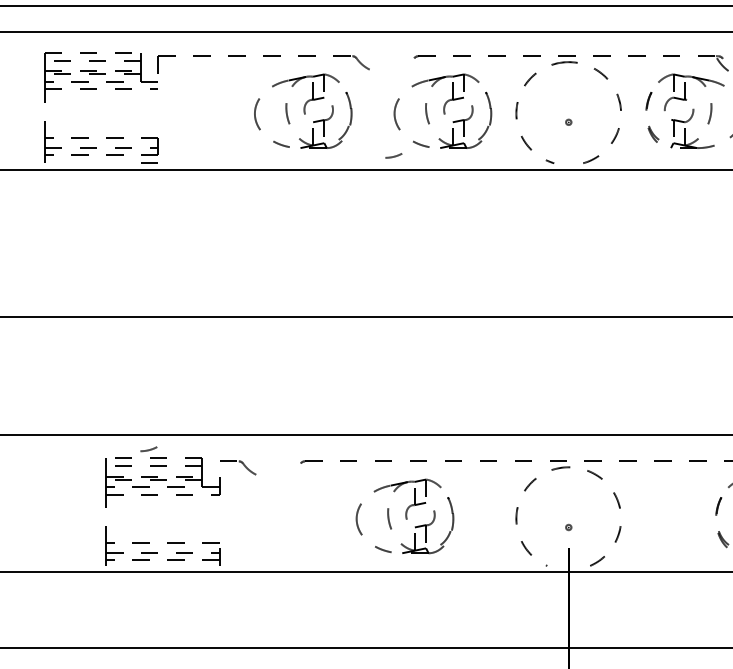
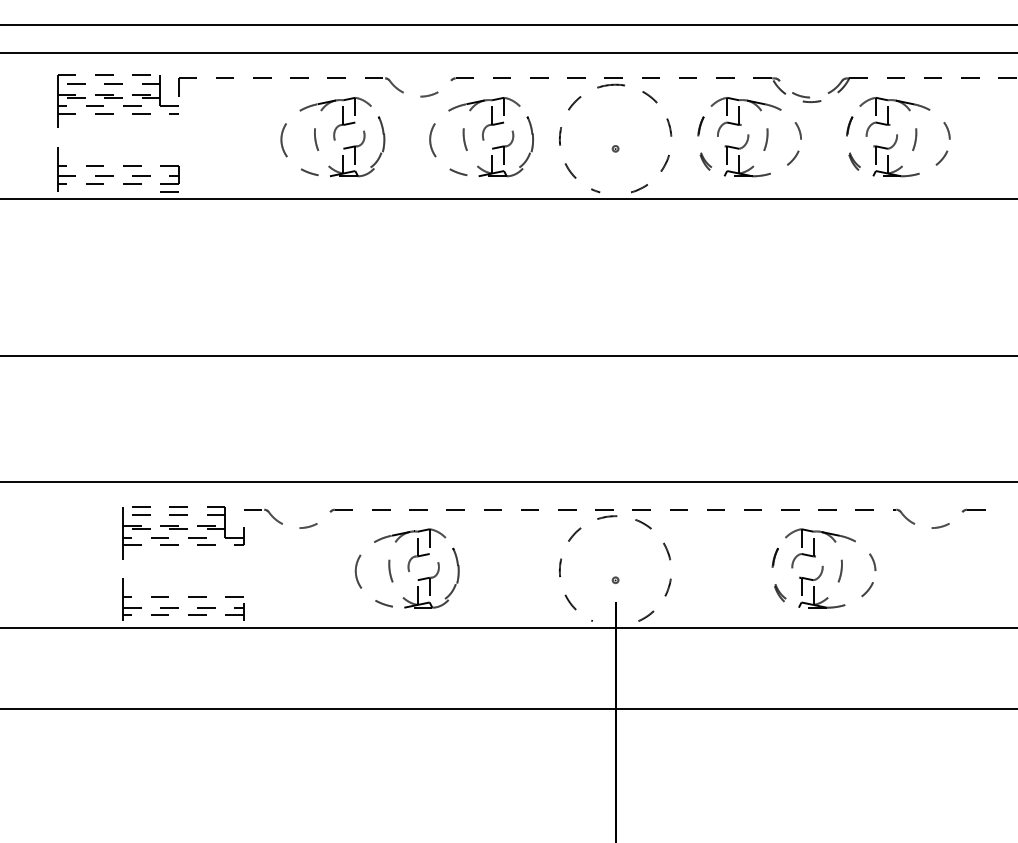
line: (393, 155) -> (429, 94), moved
line: (149, 448) -> (309, 525), moved
part: (404, 516) -> (406, 568), moved

